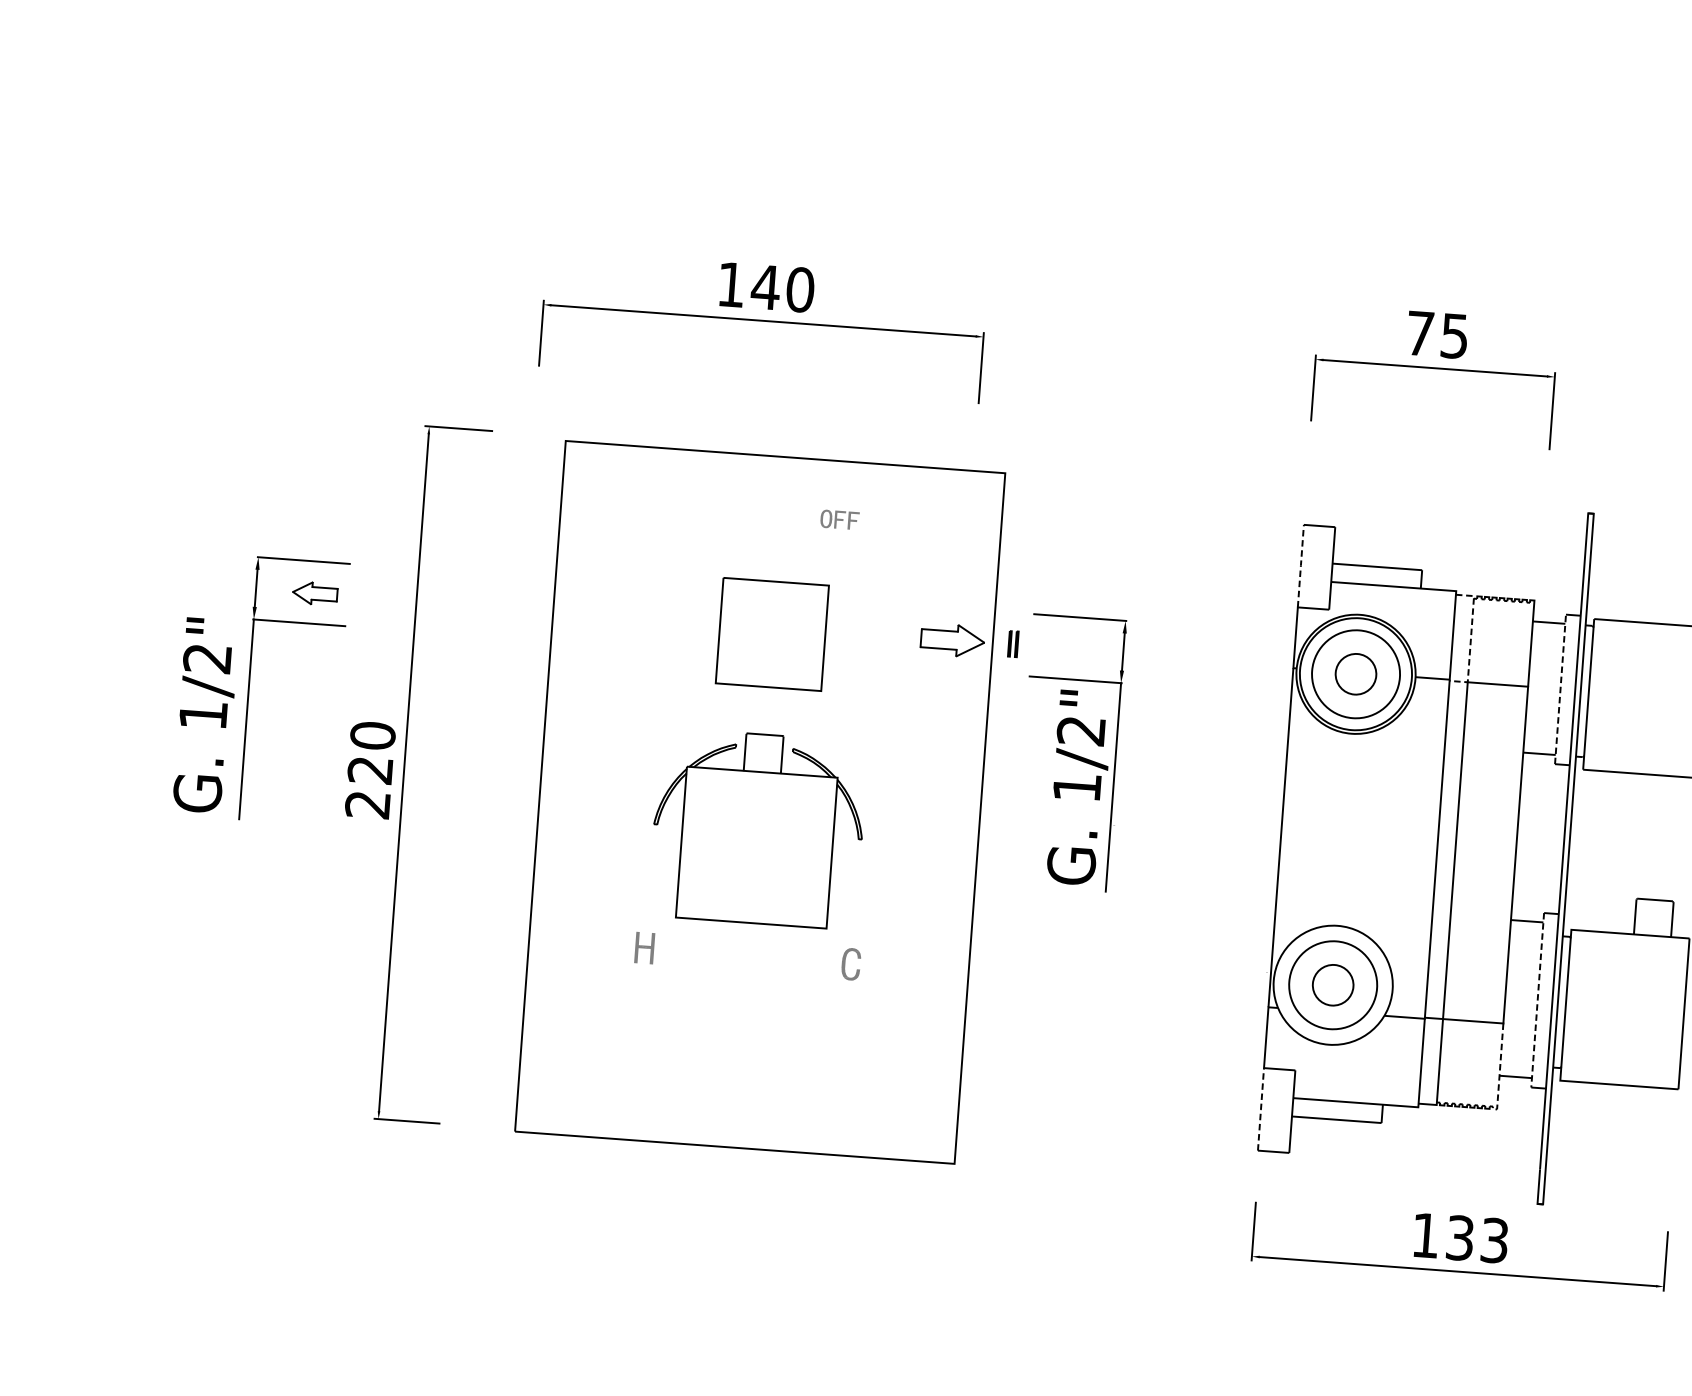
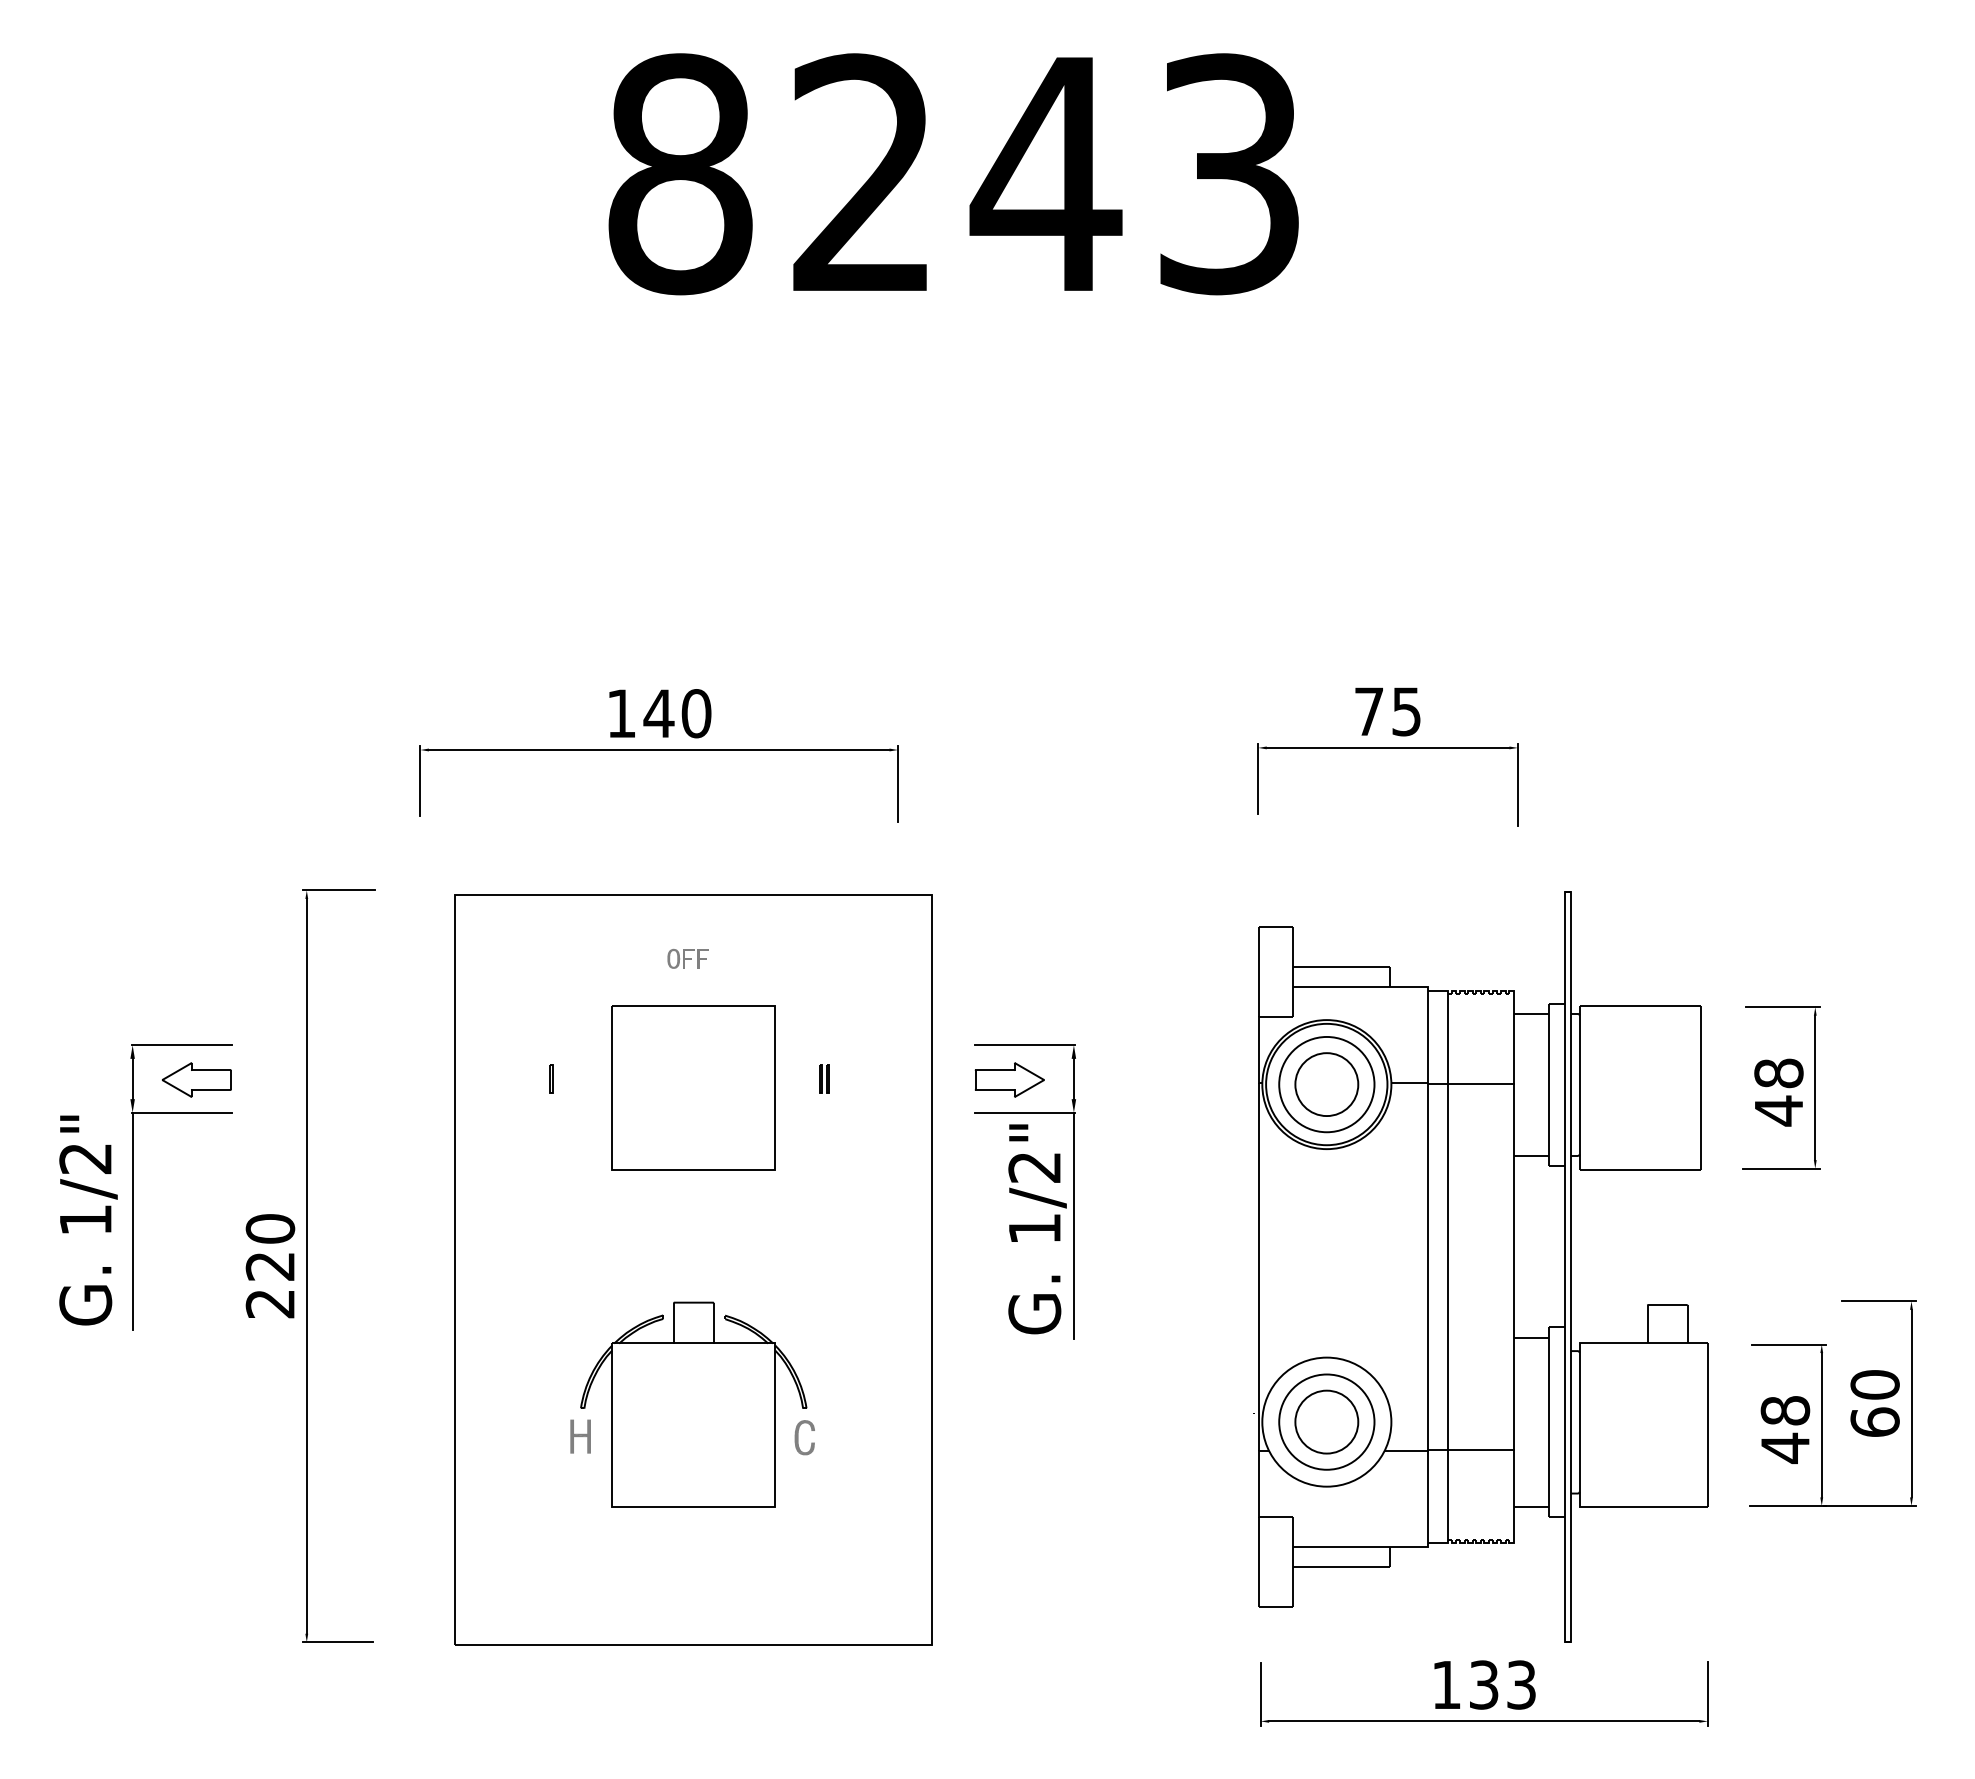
part: (839, 519) -> (687, 958), moved
line: (1300, 565) -> (1258, 971), dashed -> solid
part: (314, 593) -> (196, 1079), size x1.43
line: (641, 616) -> (550, 1078), added
part: (772, 634) -> (693, 1087), size x1.43
part: (952, 639) -> (1009, 1079), moved
line: (1471, 639) -> (1448, 1037), dashed -> solid
part: (1013, 643) -> (824, 1078), moved
circle: (1355, 674) -> (1326, 1084), size x1.43
line: (1560, 689) -> (1548, 1084), dashed -> solid
part: (758, 828) -> (693, 1404), moved
circle: (1332, 984) -> (1326, 1421), size x1.43
line: (1537, 1000) -> (1548, 1422), dashed -> solid
line: (1499, 1071) -> (1513, 1501), dashed -> solid
line: (1260, 1109) -> (1258, 1562), dashed -> solid

